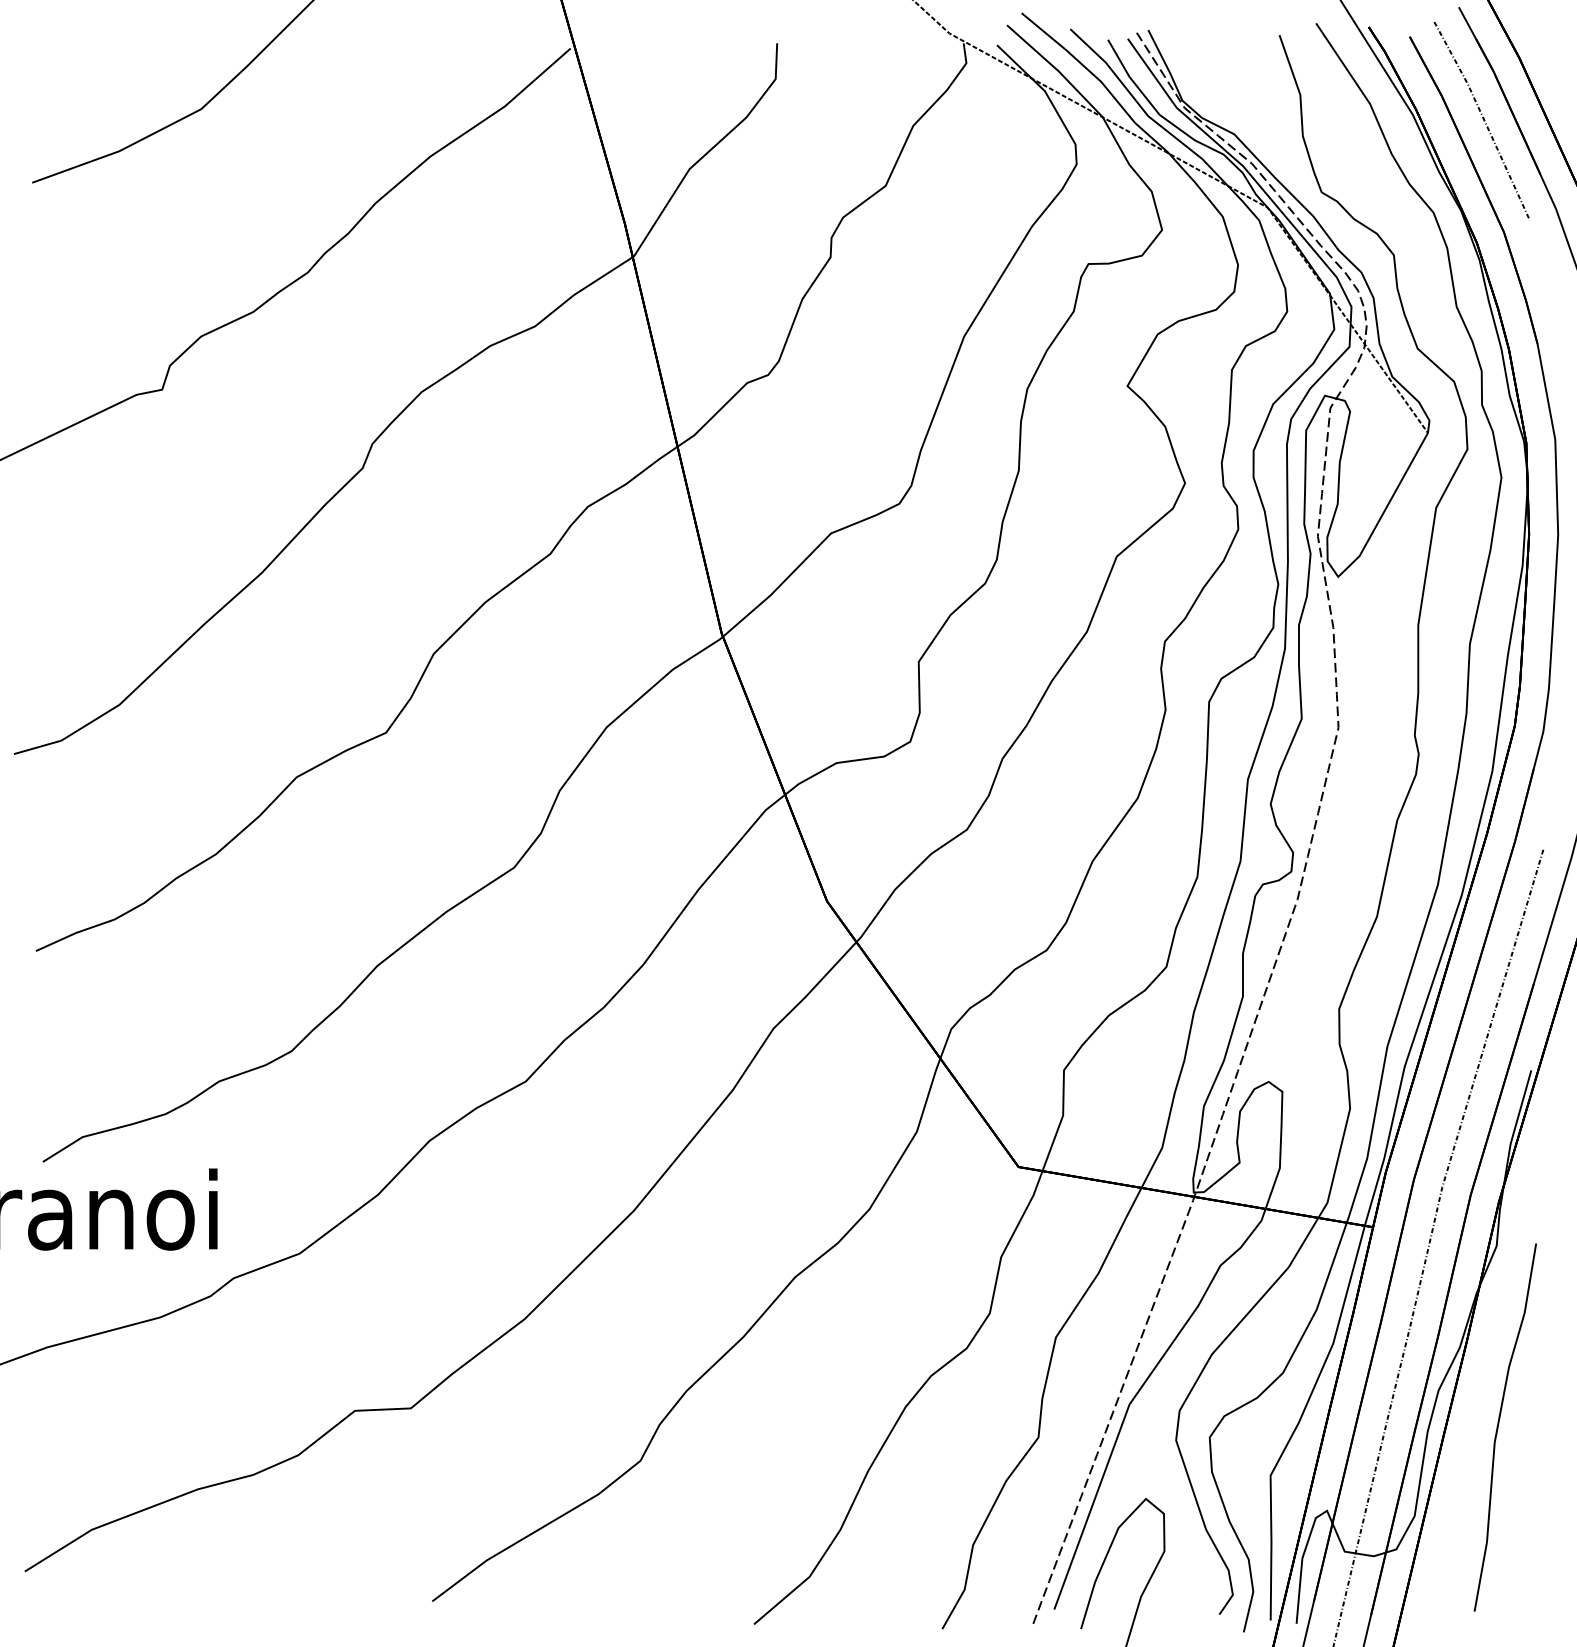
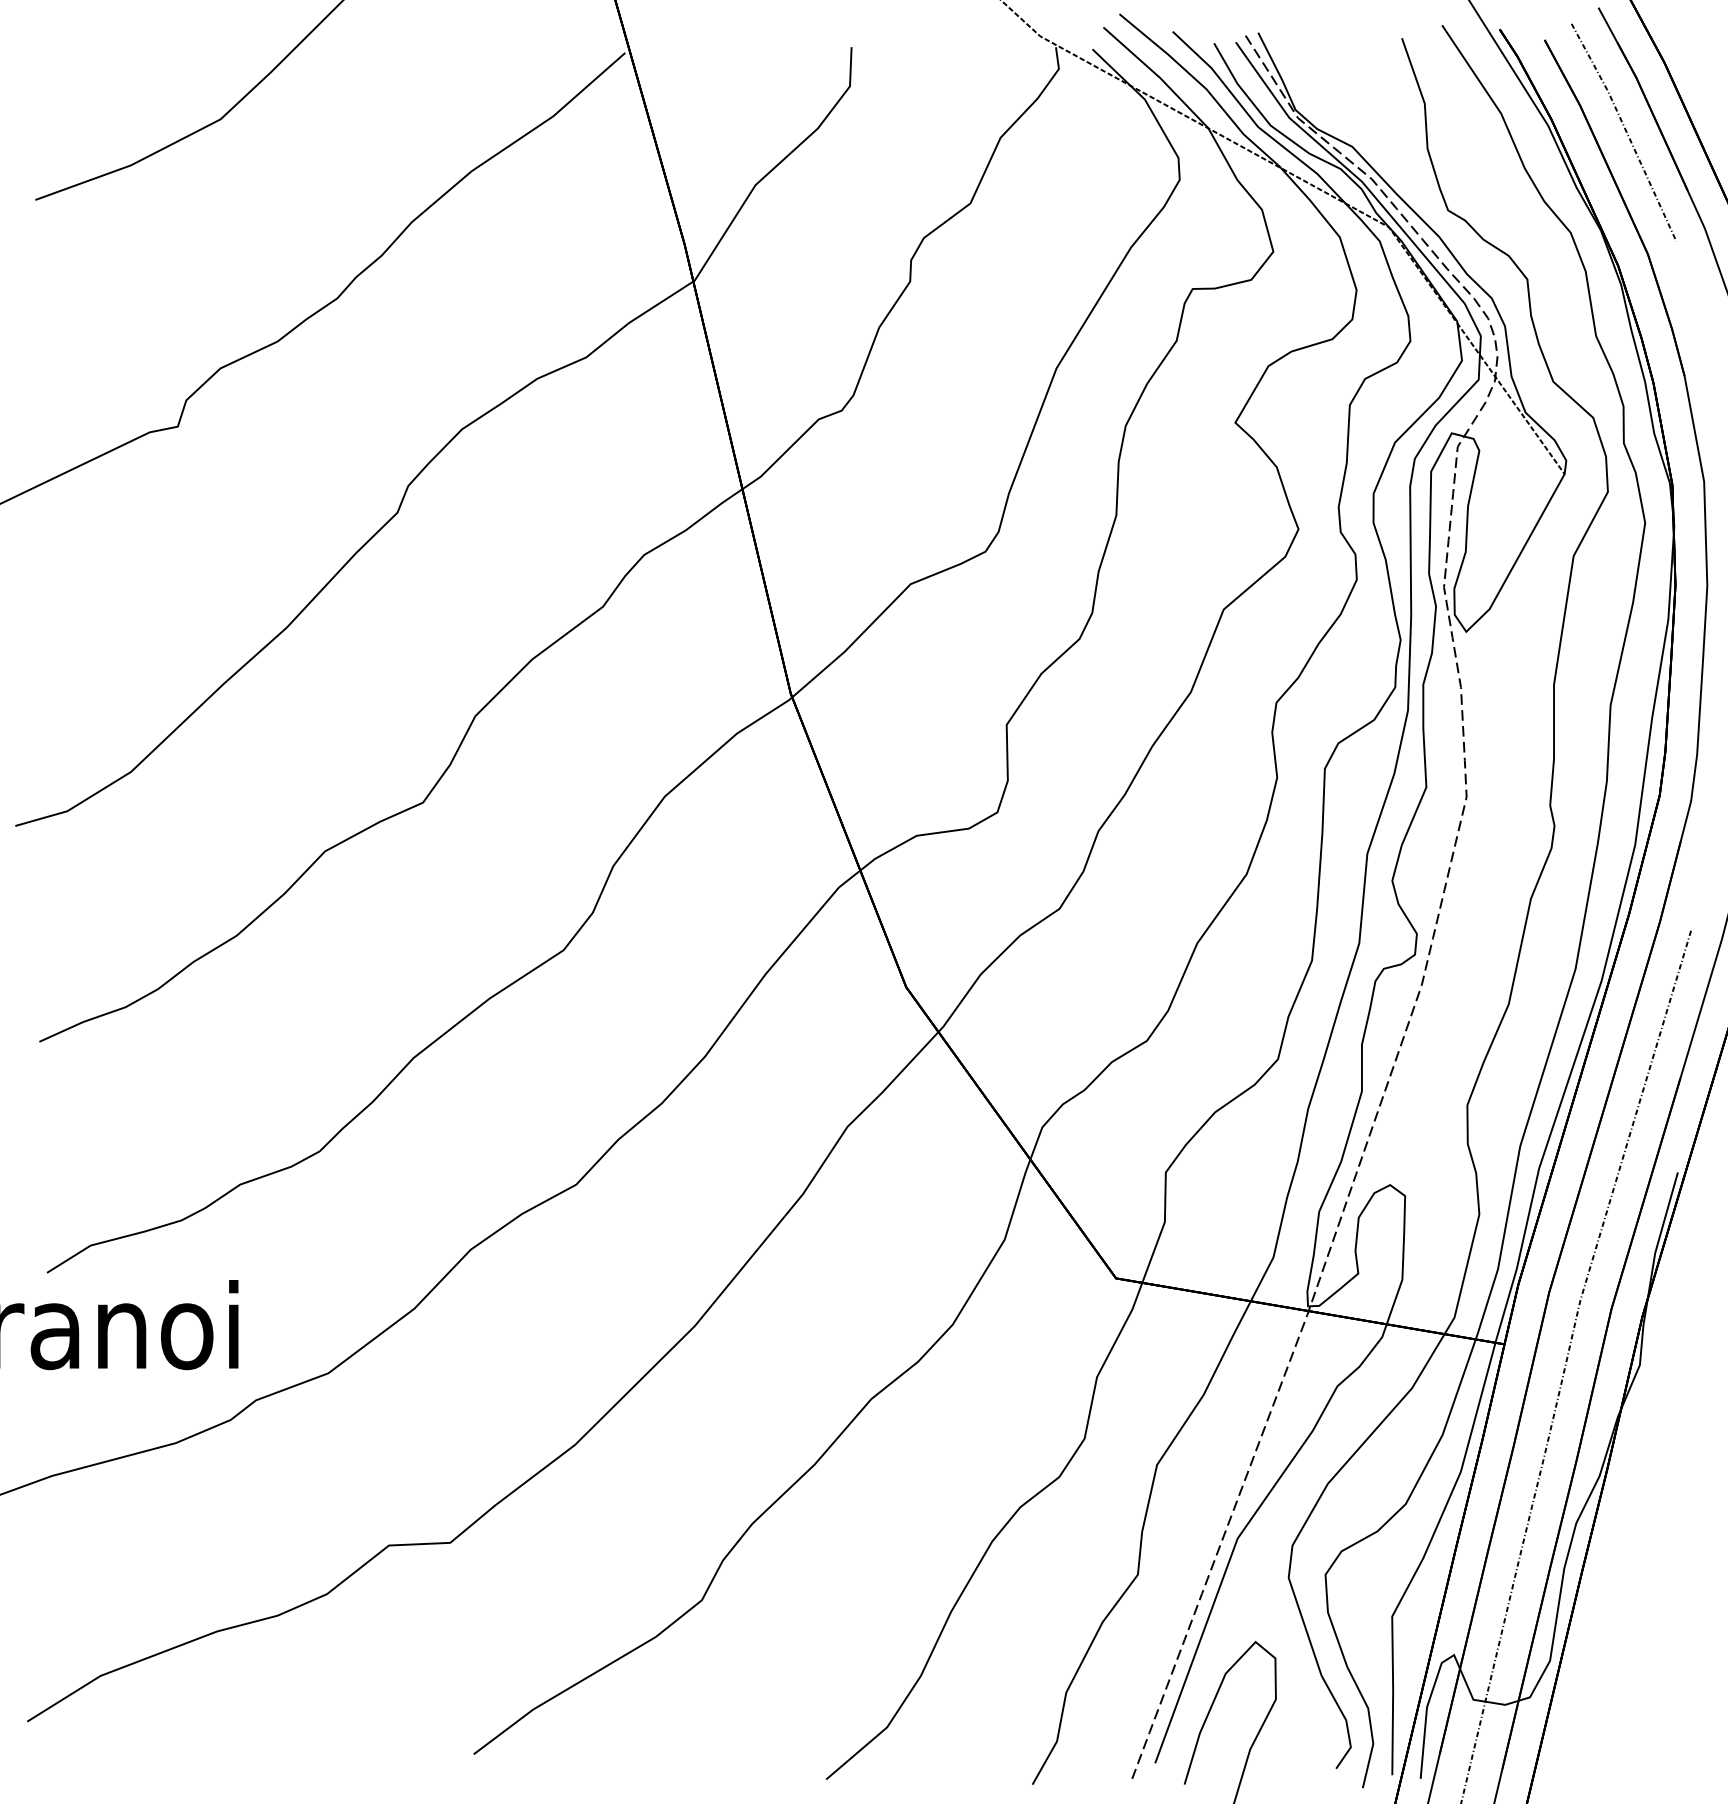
part: (1499, 1426) -> (1642, 1562), removed

